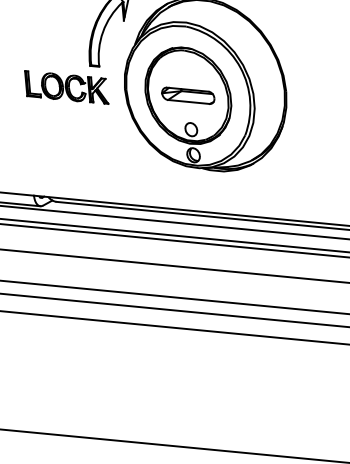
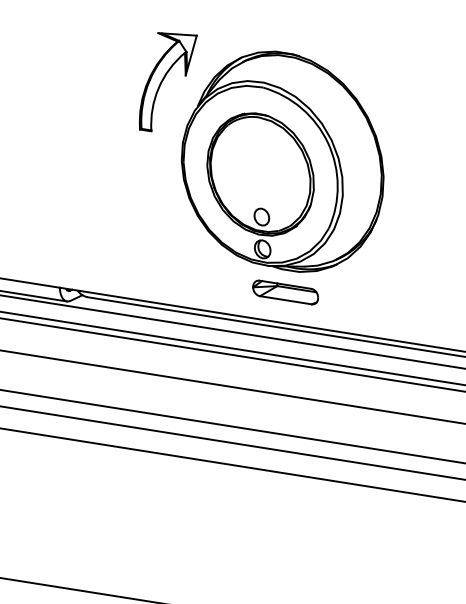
part: (66, 87) -> (108, 154), removed
part: (188, 95) -> (285, 292), moved

